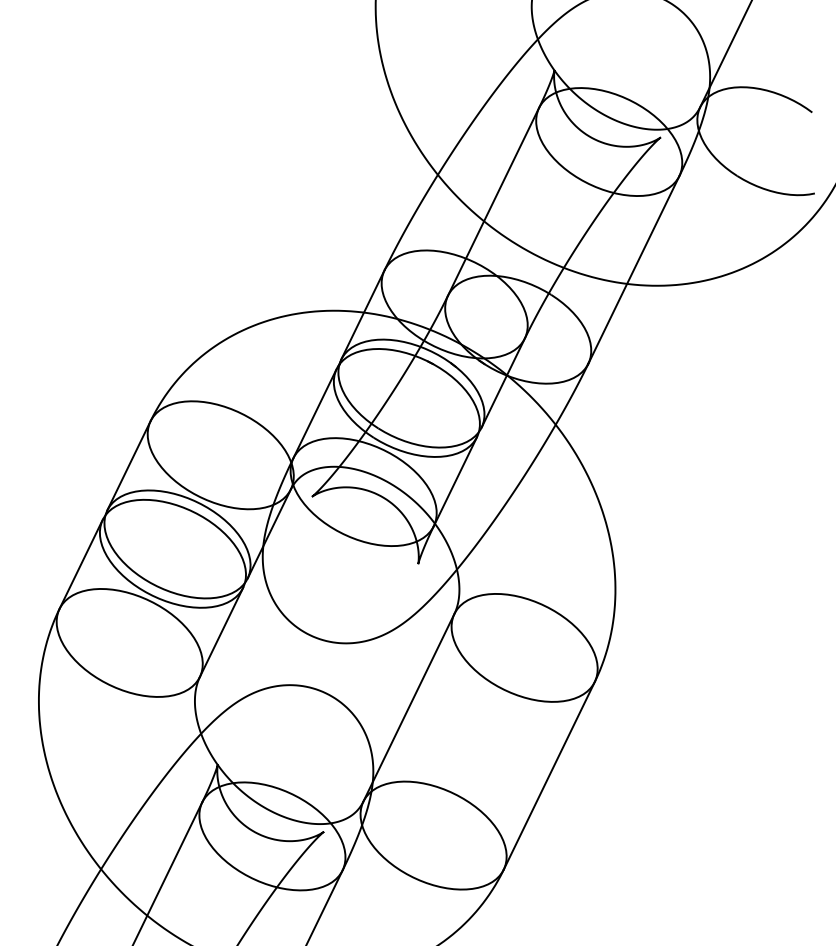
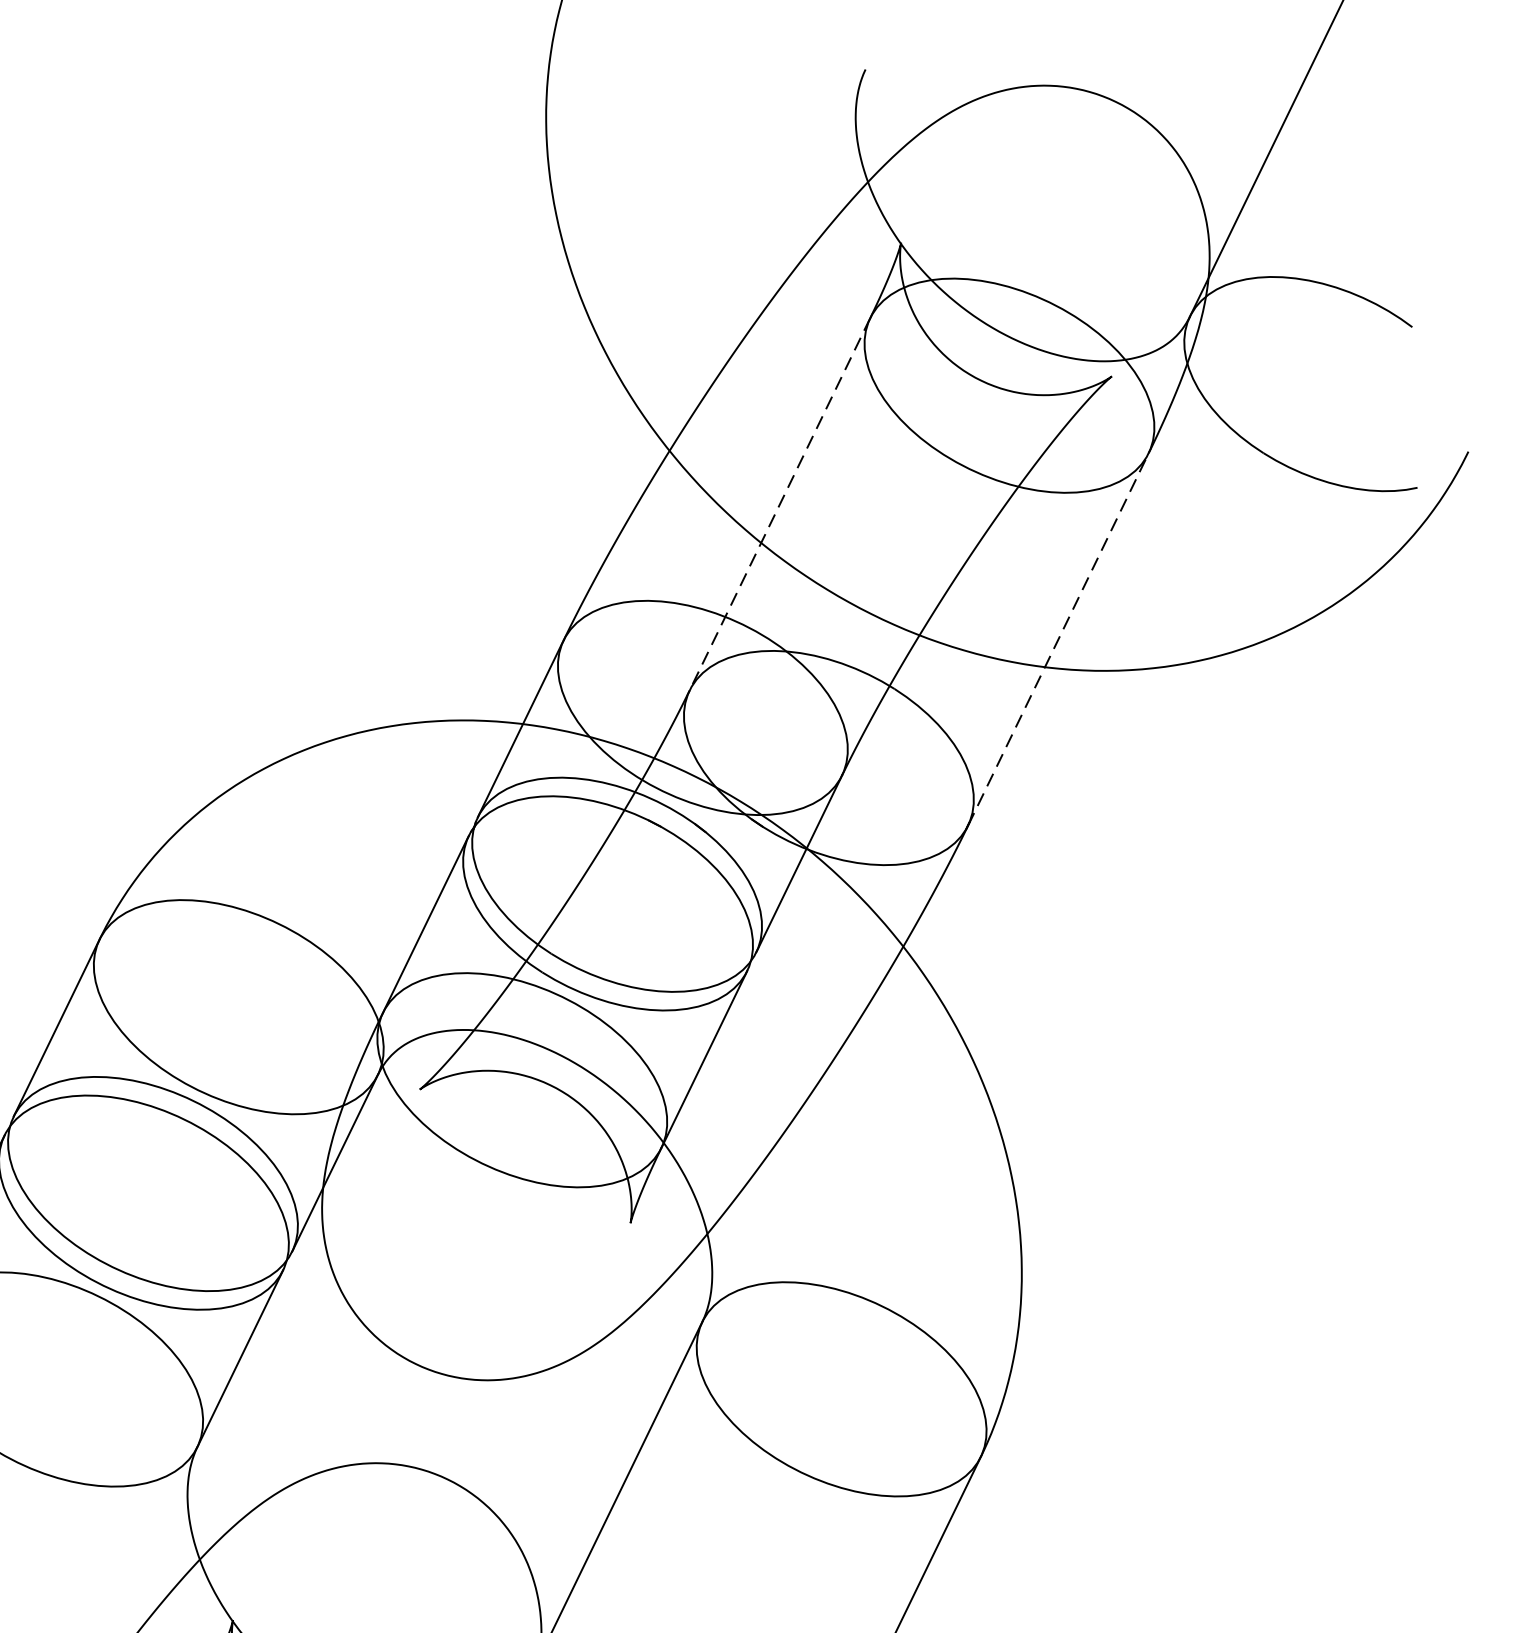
line: (493, 202) -> (779, 505), solid -> dashed
line: (634, 269) -> (1059, 638), solid -> dashed

